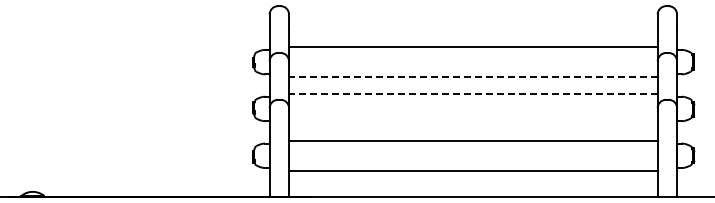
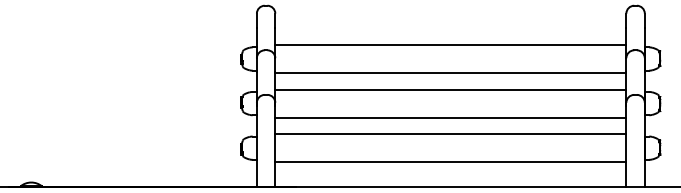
line: (472, 76) -> (450, 72), dashed -> solid
line: (472, 94) -> (450, 89), dashed -> solid
line: (473, 123) -> (450, 117), added

